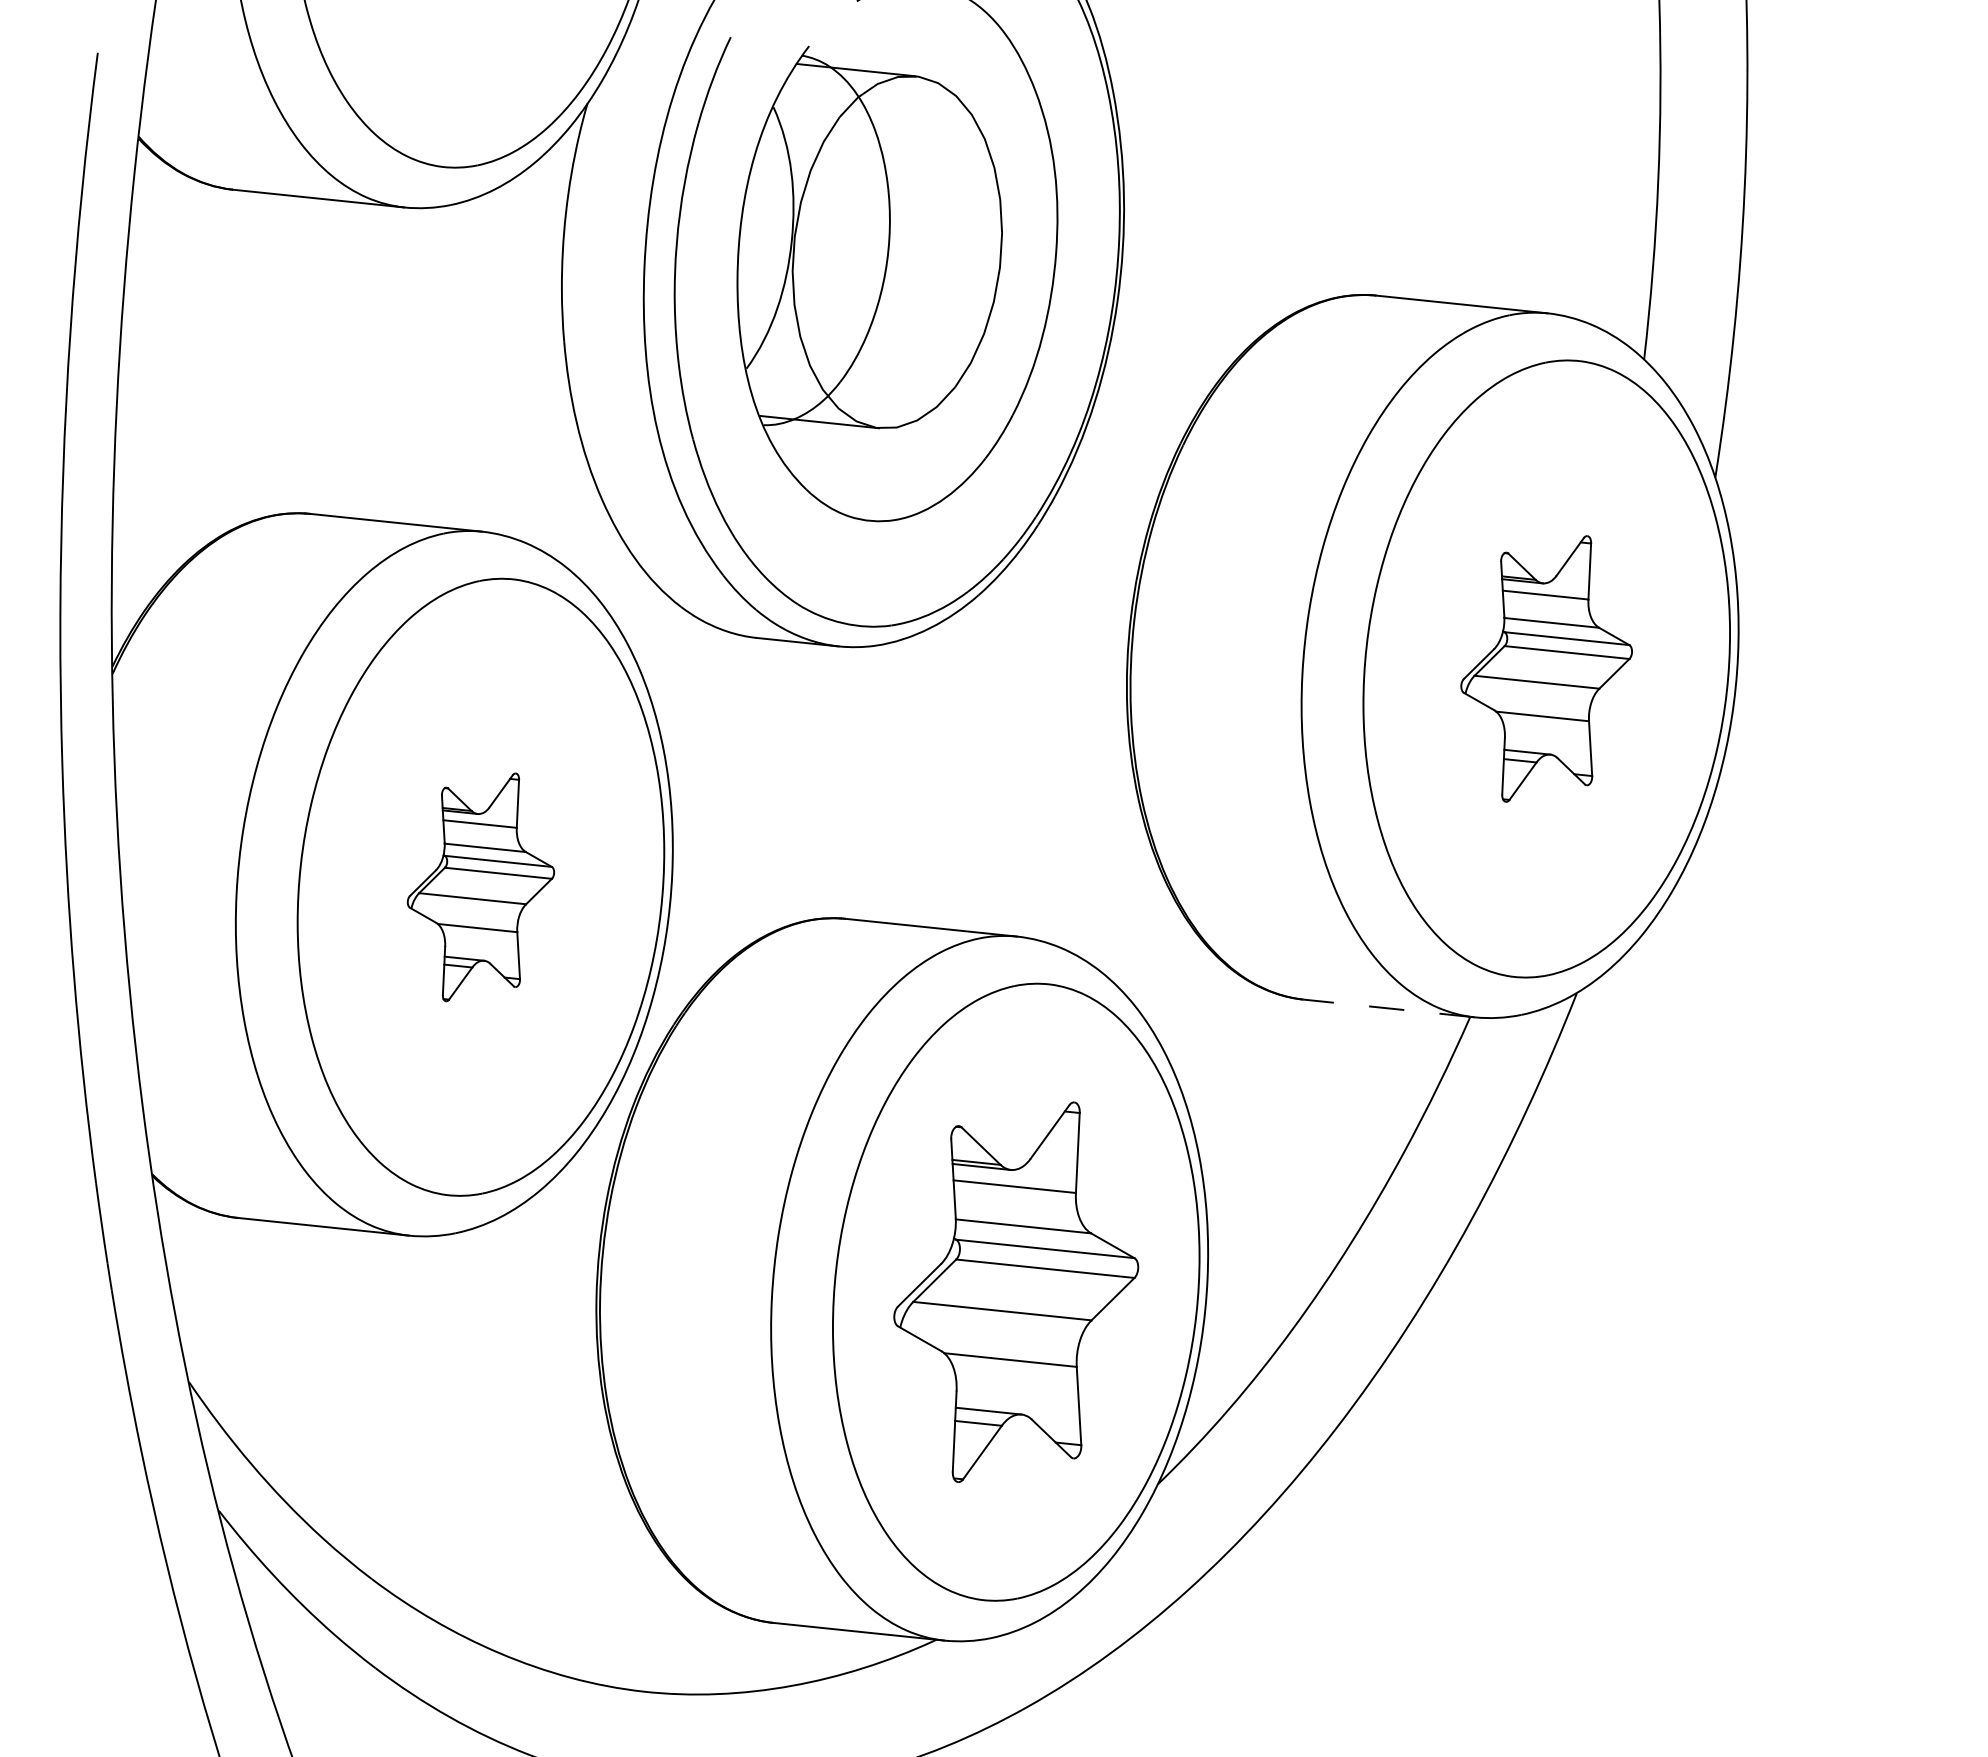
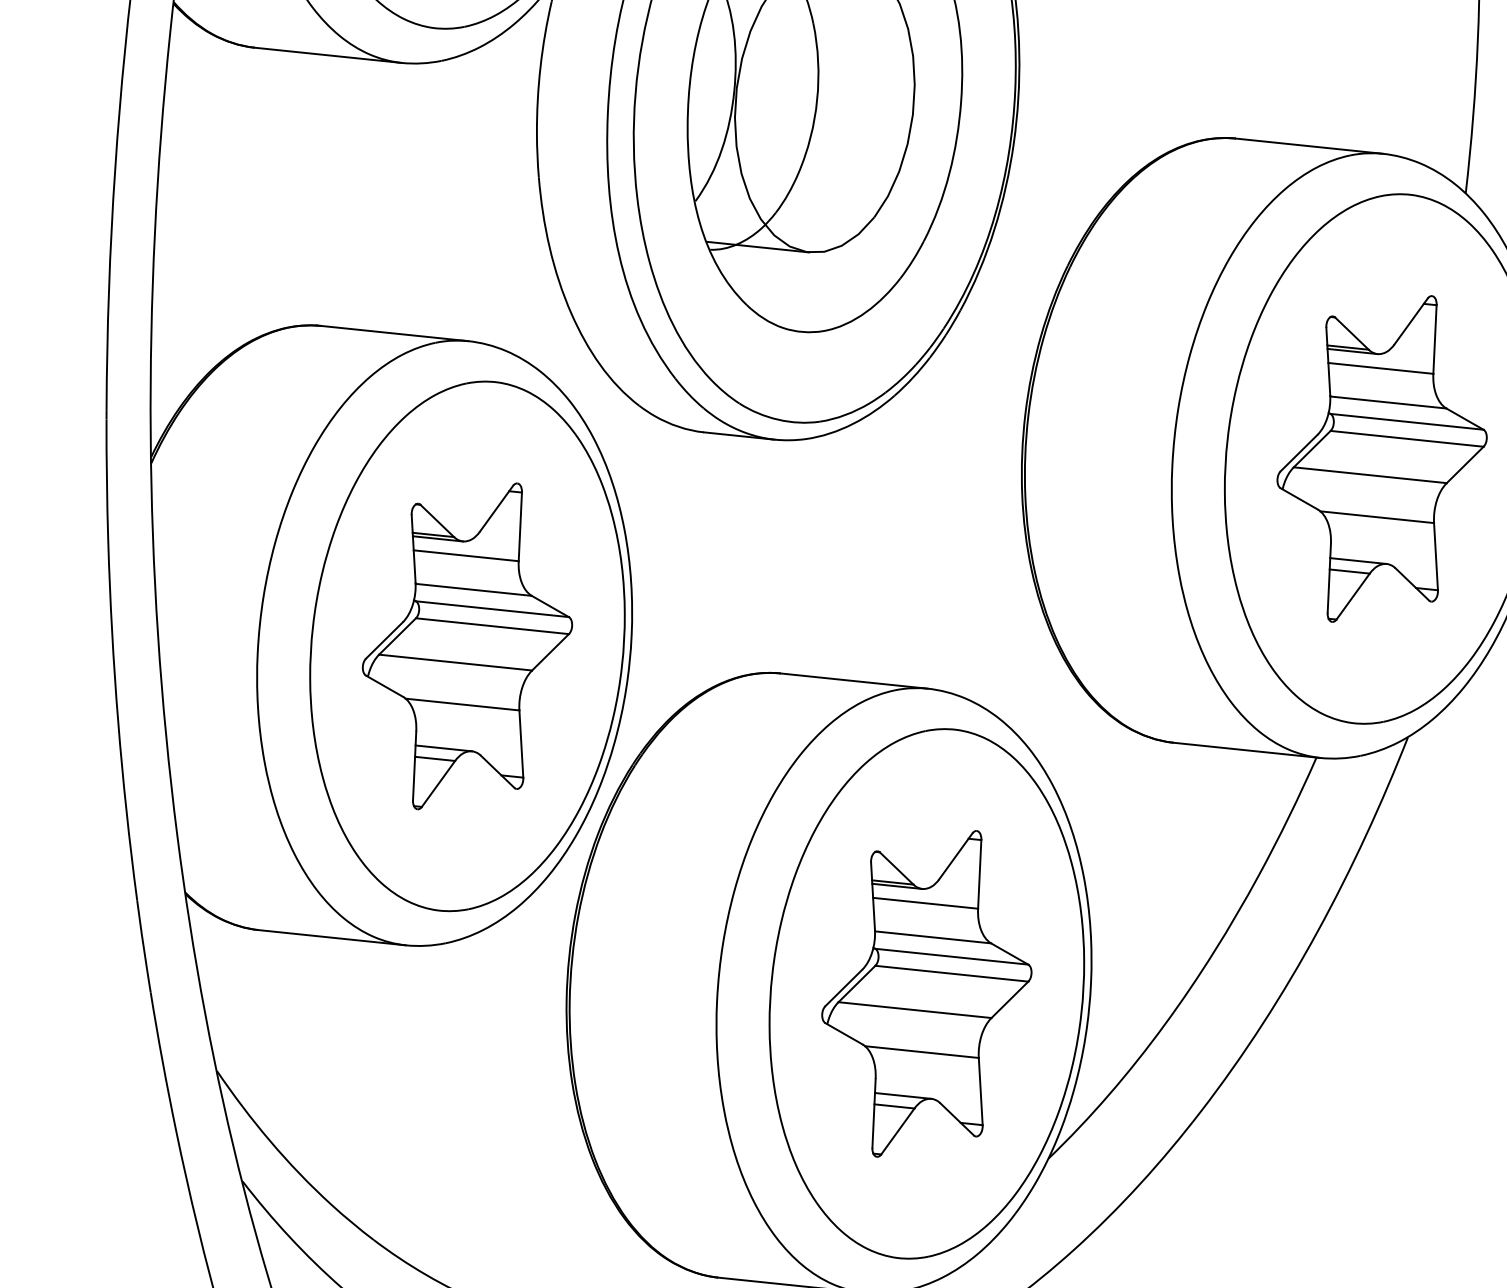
part: (1546, 668) -> (1381, 458), size x1.43
part: (480, 887) -> (467, 646), size x1.67
line: (1388, 1008) -> (1246, 750), dashed -> solid

